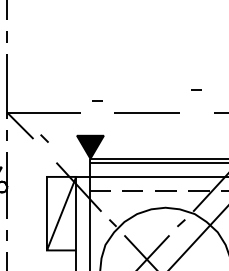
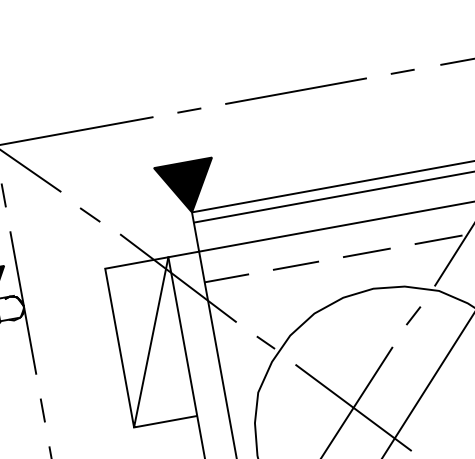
line: (196, 89) -> (402, 70), moved
line: (97, 100) -> (189, 109), moved
line: (44, 138) -> (89, 214), moved

